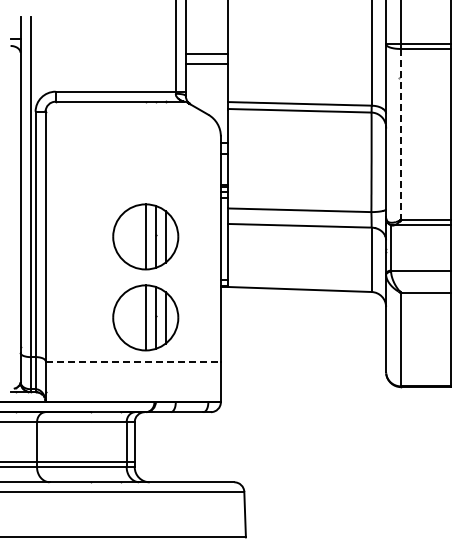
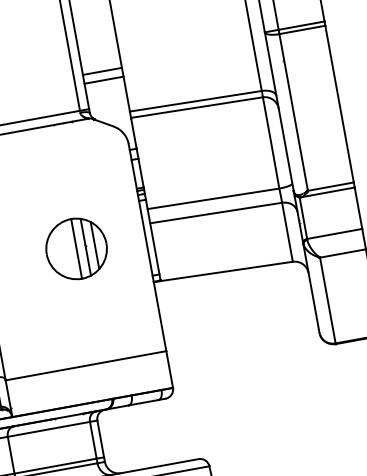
line: (401, 134) -> (293, 112), dashed -> solid
part: (145, 317) -> (89, 322), removed
line: (133, 362) -> (86, 366), dashed -> solid

